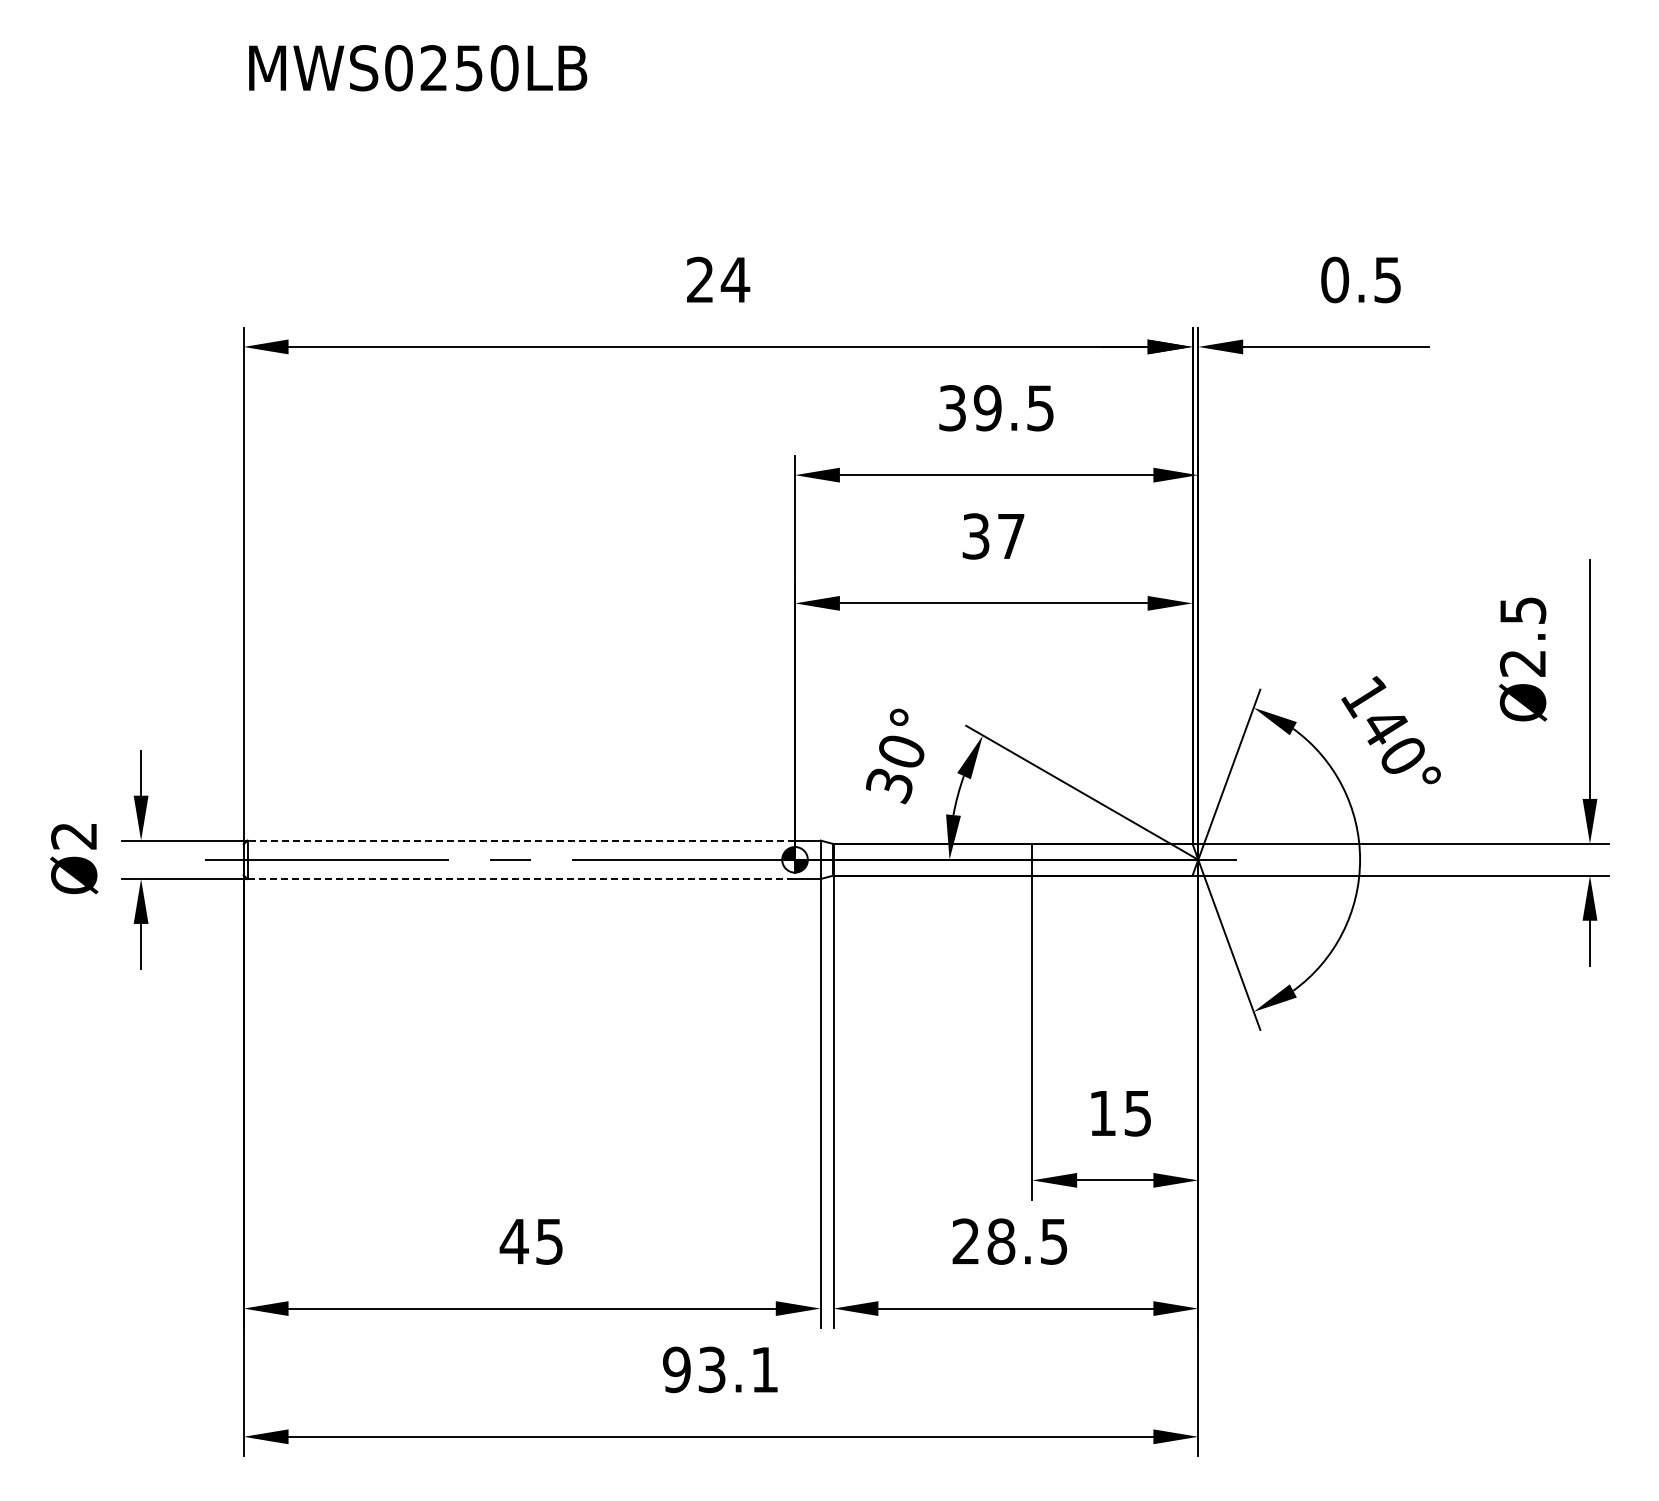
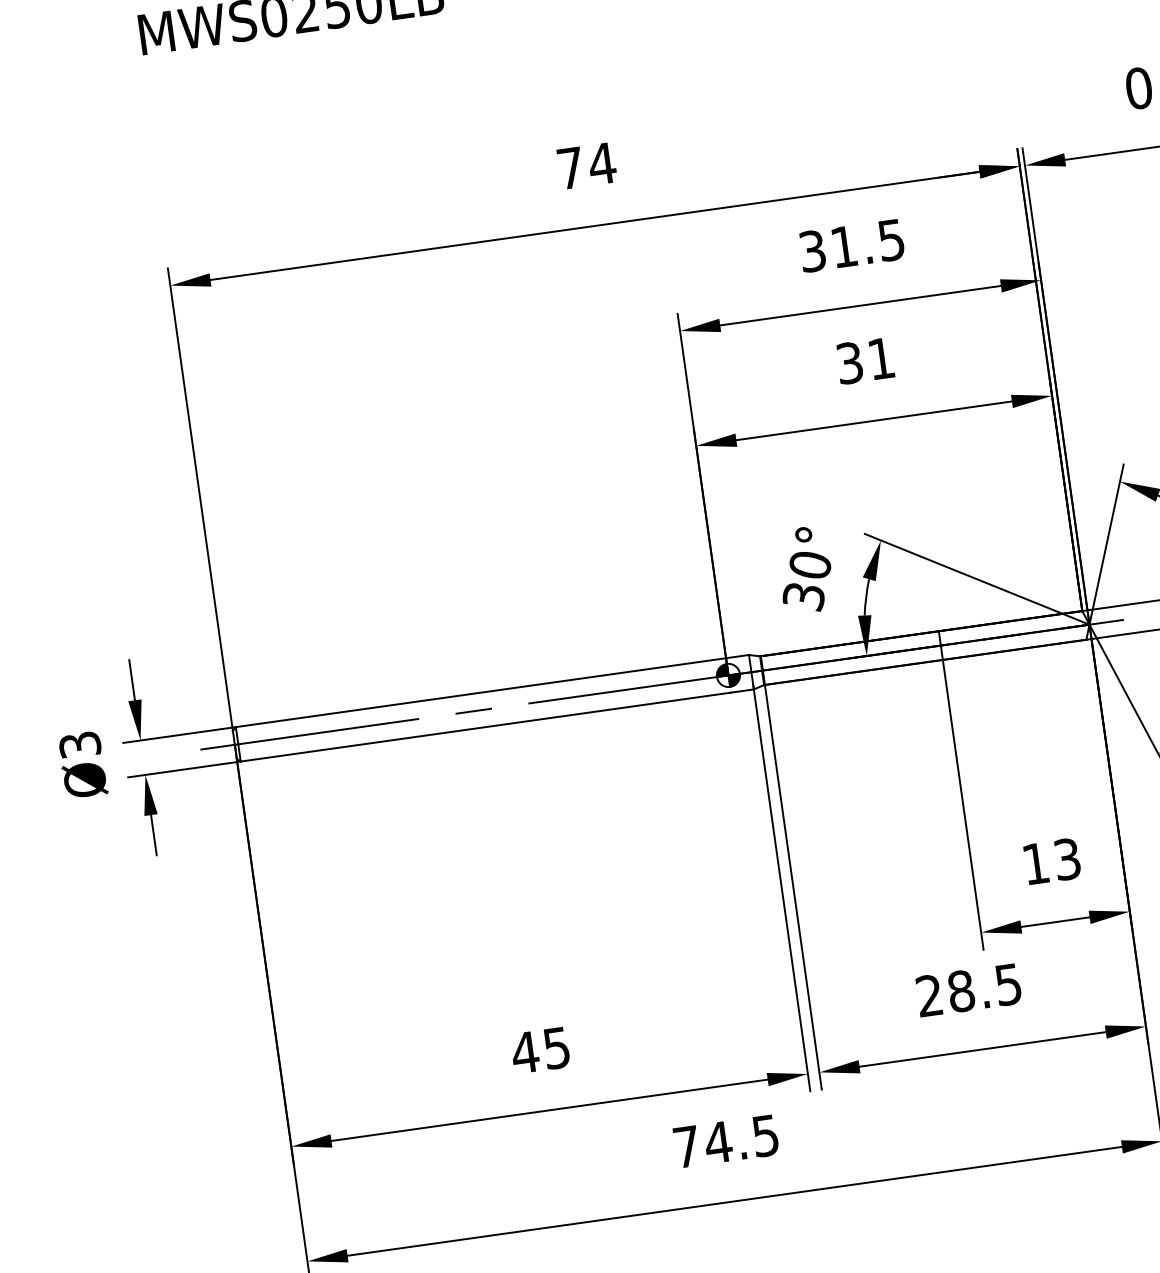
text: (700, 279) -> (570, 167), 24 -> 74
text: (987, 408) -> (843, 247), 39.5 -> 31.5
text: (1011, 536) -> (881, 358), 37 -> 31
text: (74, 835) -> (80, 744), Ø2 -> Ø3
line: (521, 840) -> (481, 692), dashed -> solid
line: (521, 879) -> (486, 727), dashed -> solid
text: (1138, 1113) -> (1067, 859), 15 -> 13
text: (720, 1369) -> (725, 1141), 93.1 -> 74.5

